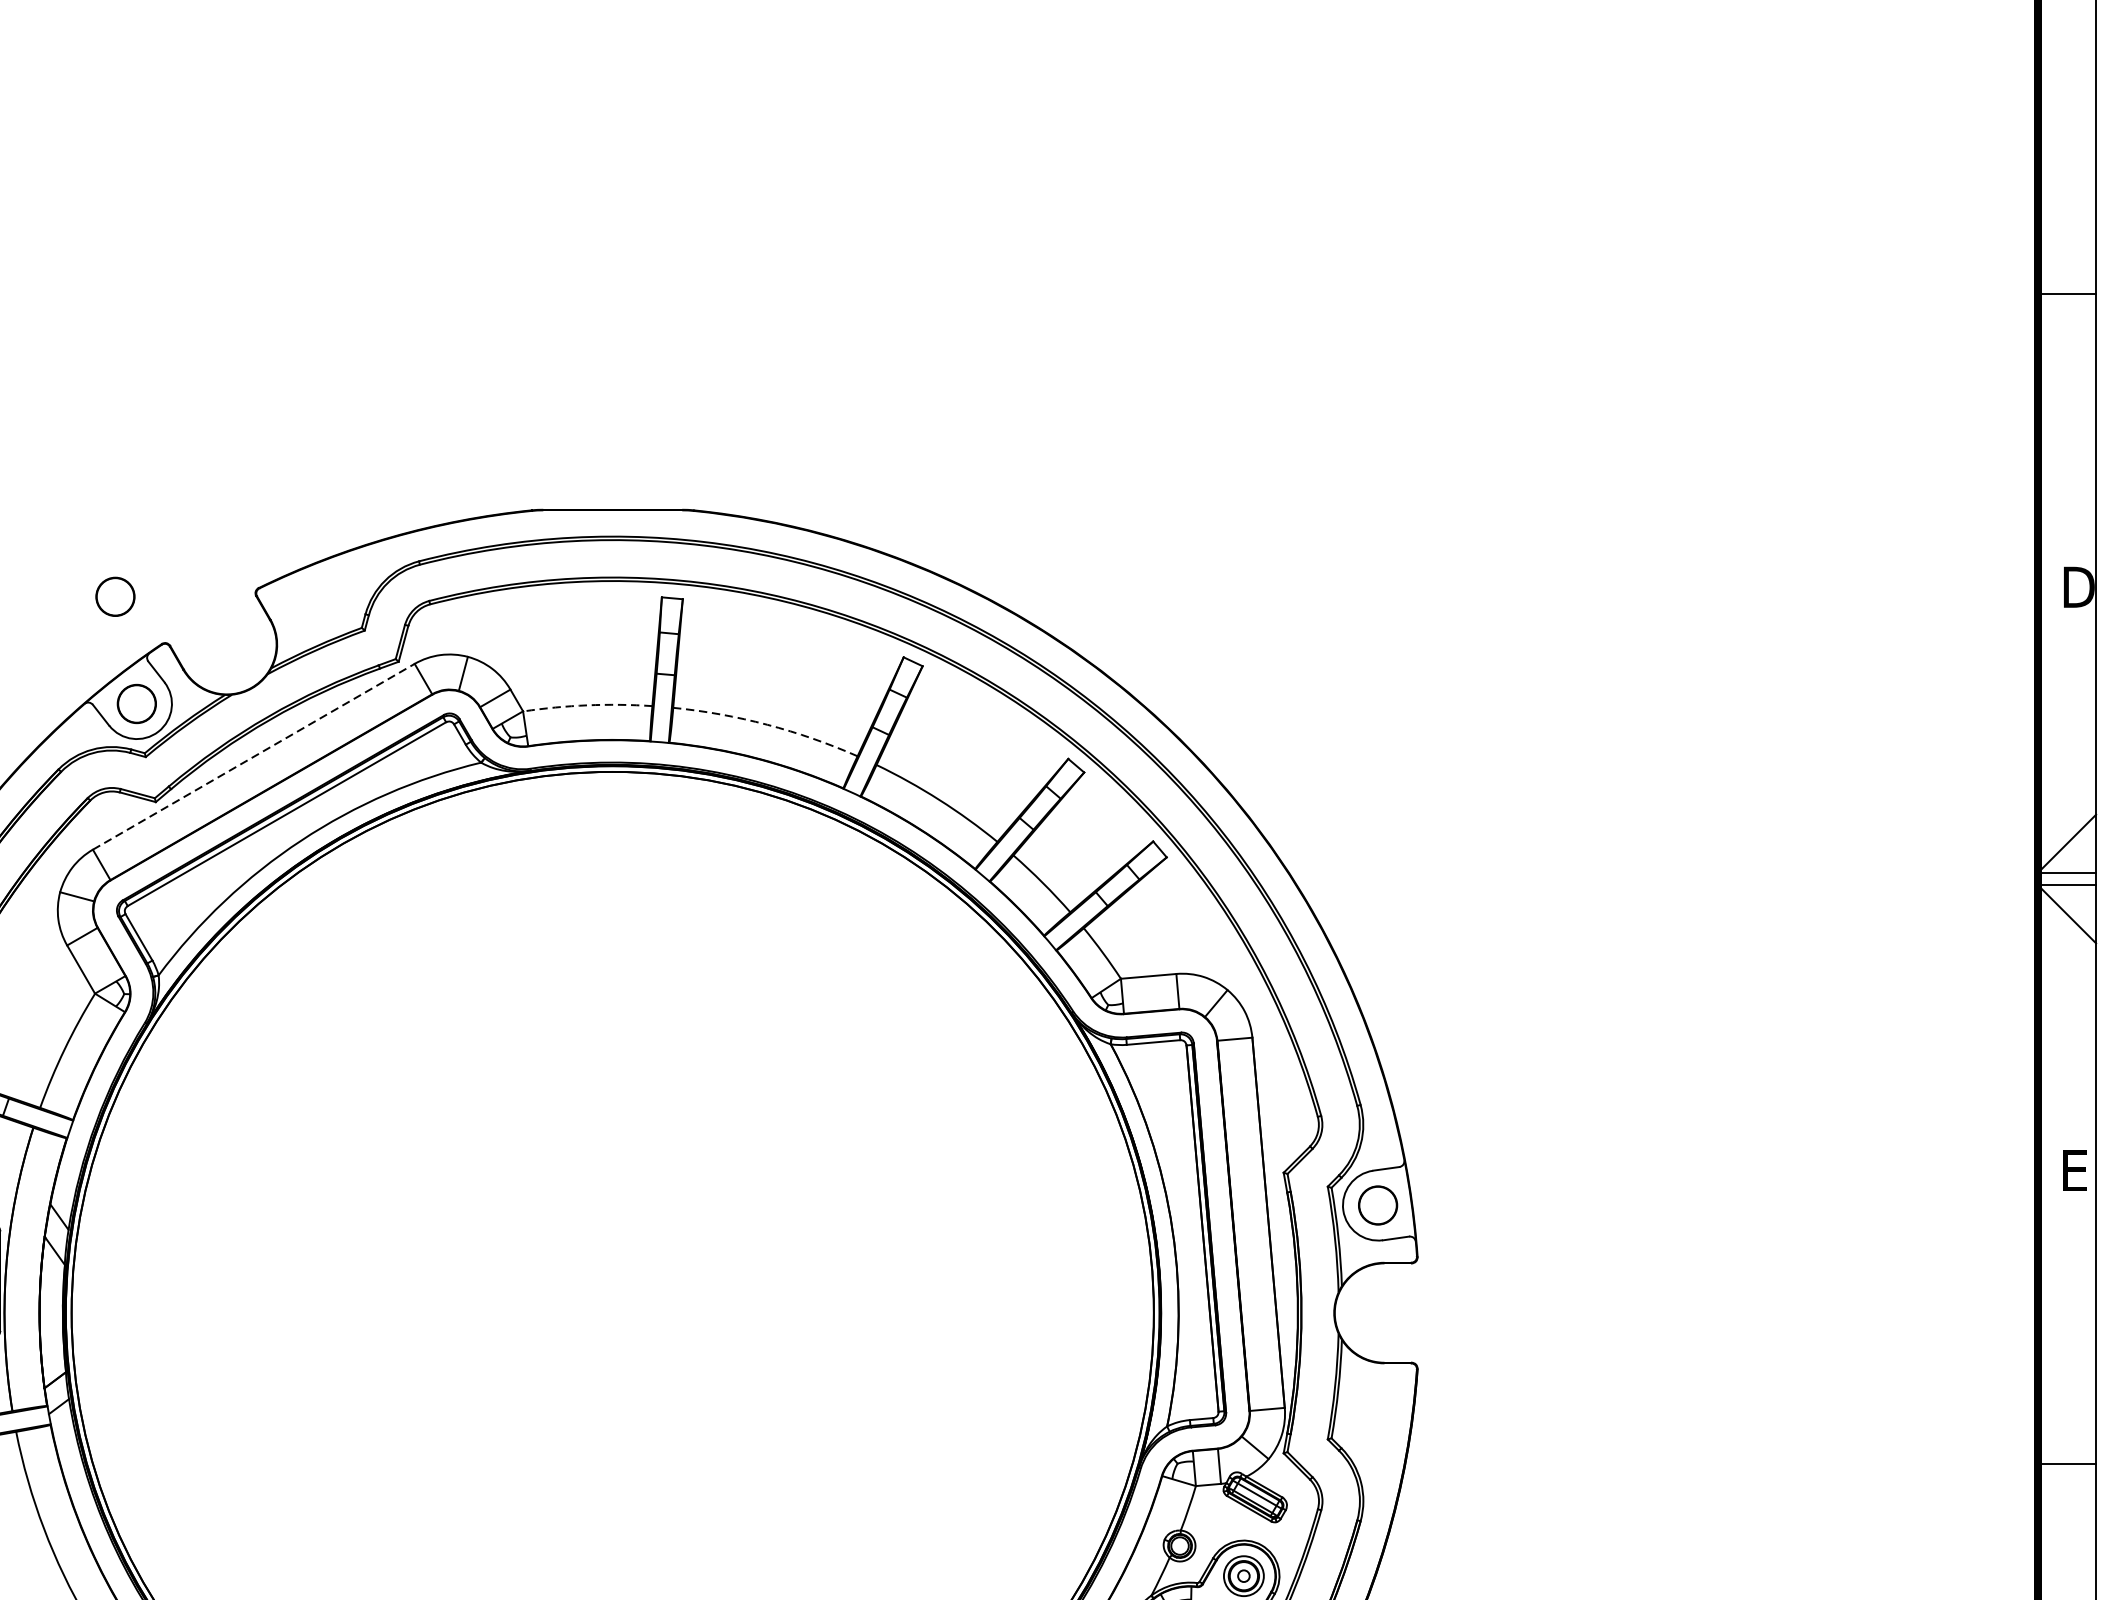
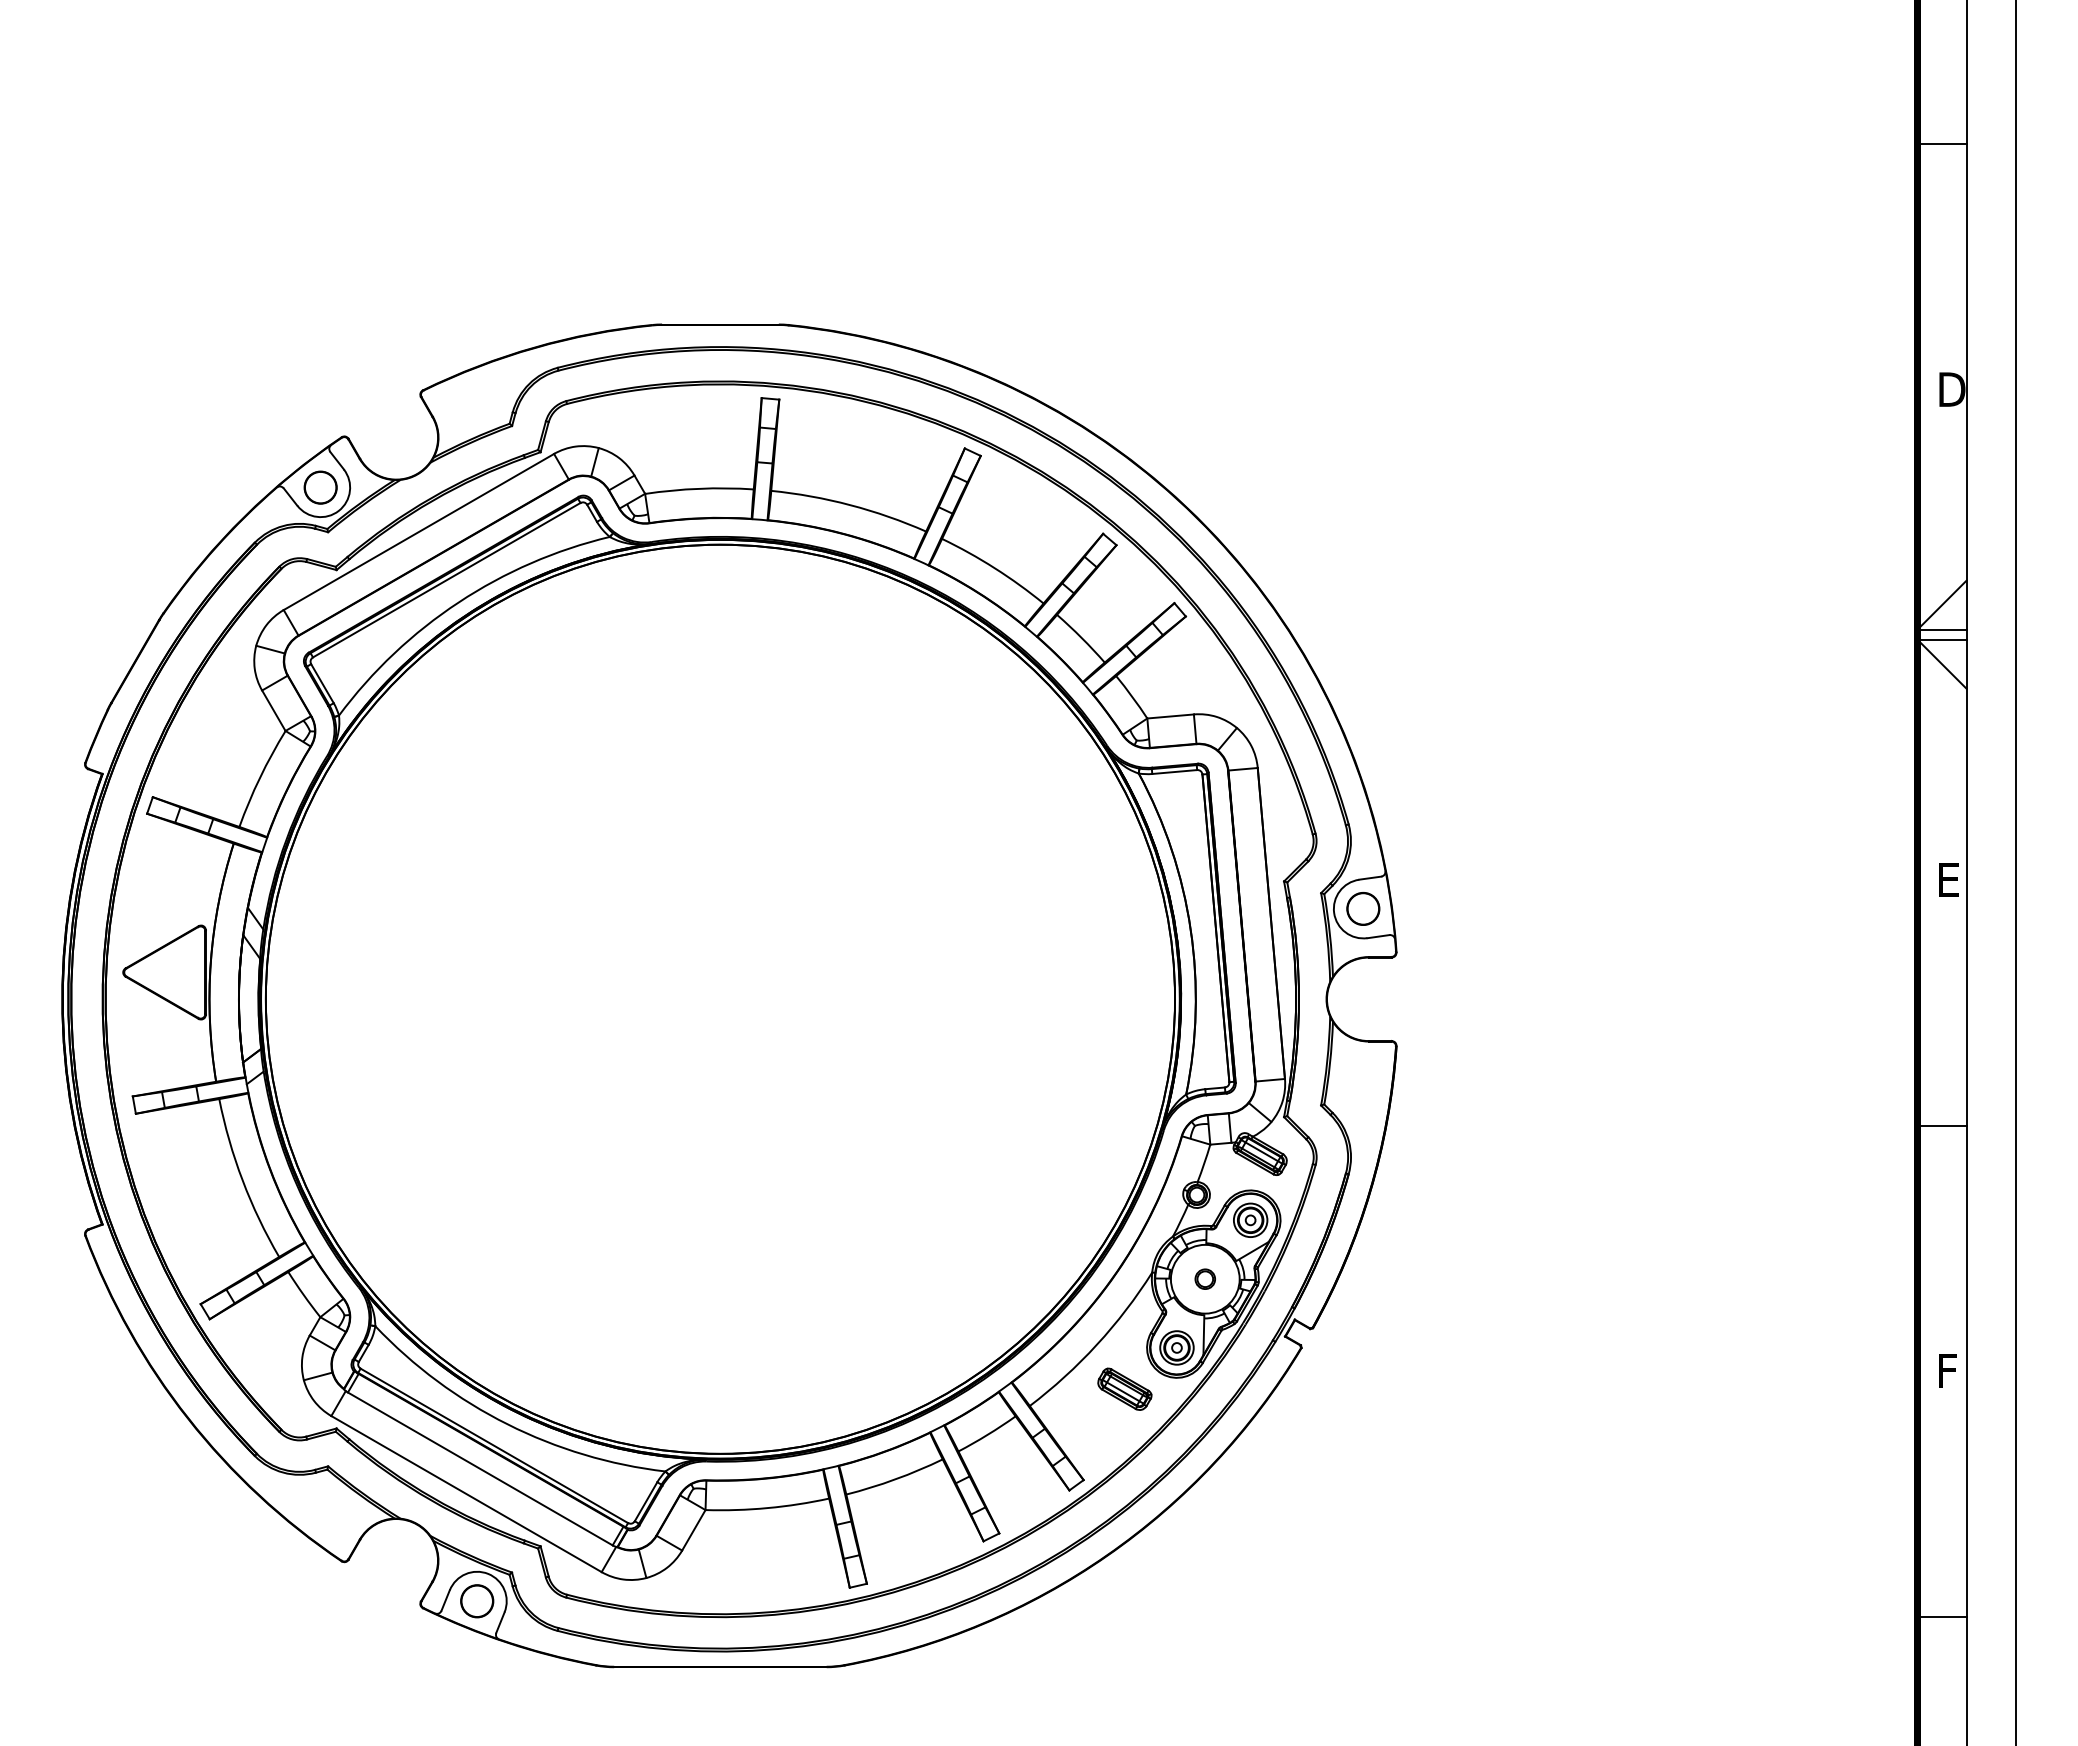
circle: (115, 596) -> (302, 397), removed
arc: (587, 704) -> (699, 488), dashed -> solid
arc: (767, 725) -> (850, 505), dashed -> solid
line: (254, 756) -> (419, 531), dashed -> solid

